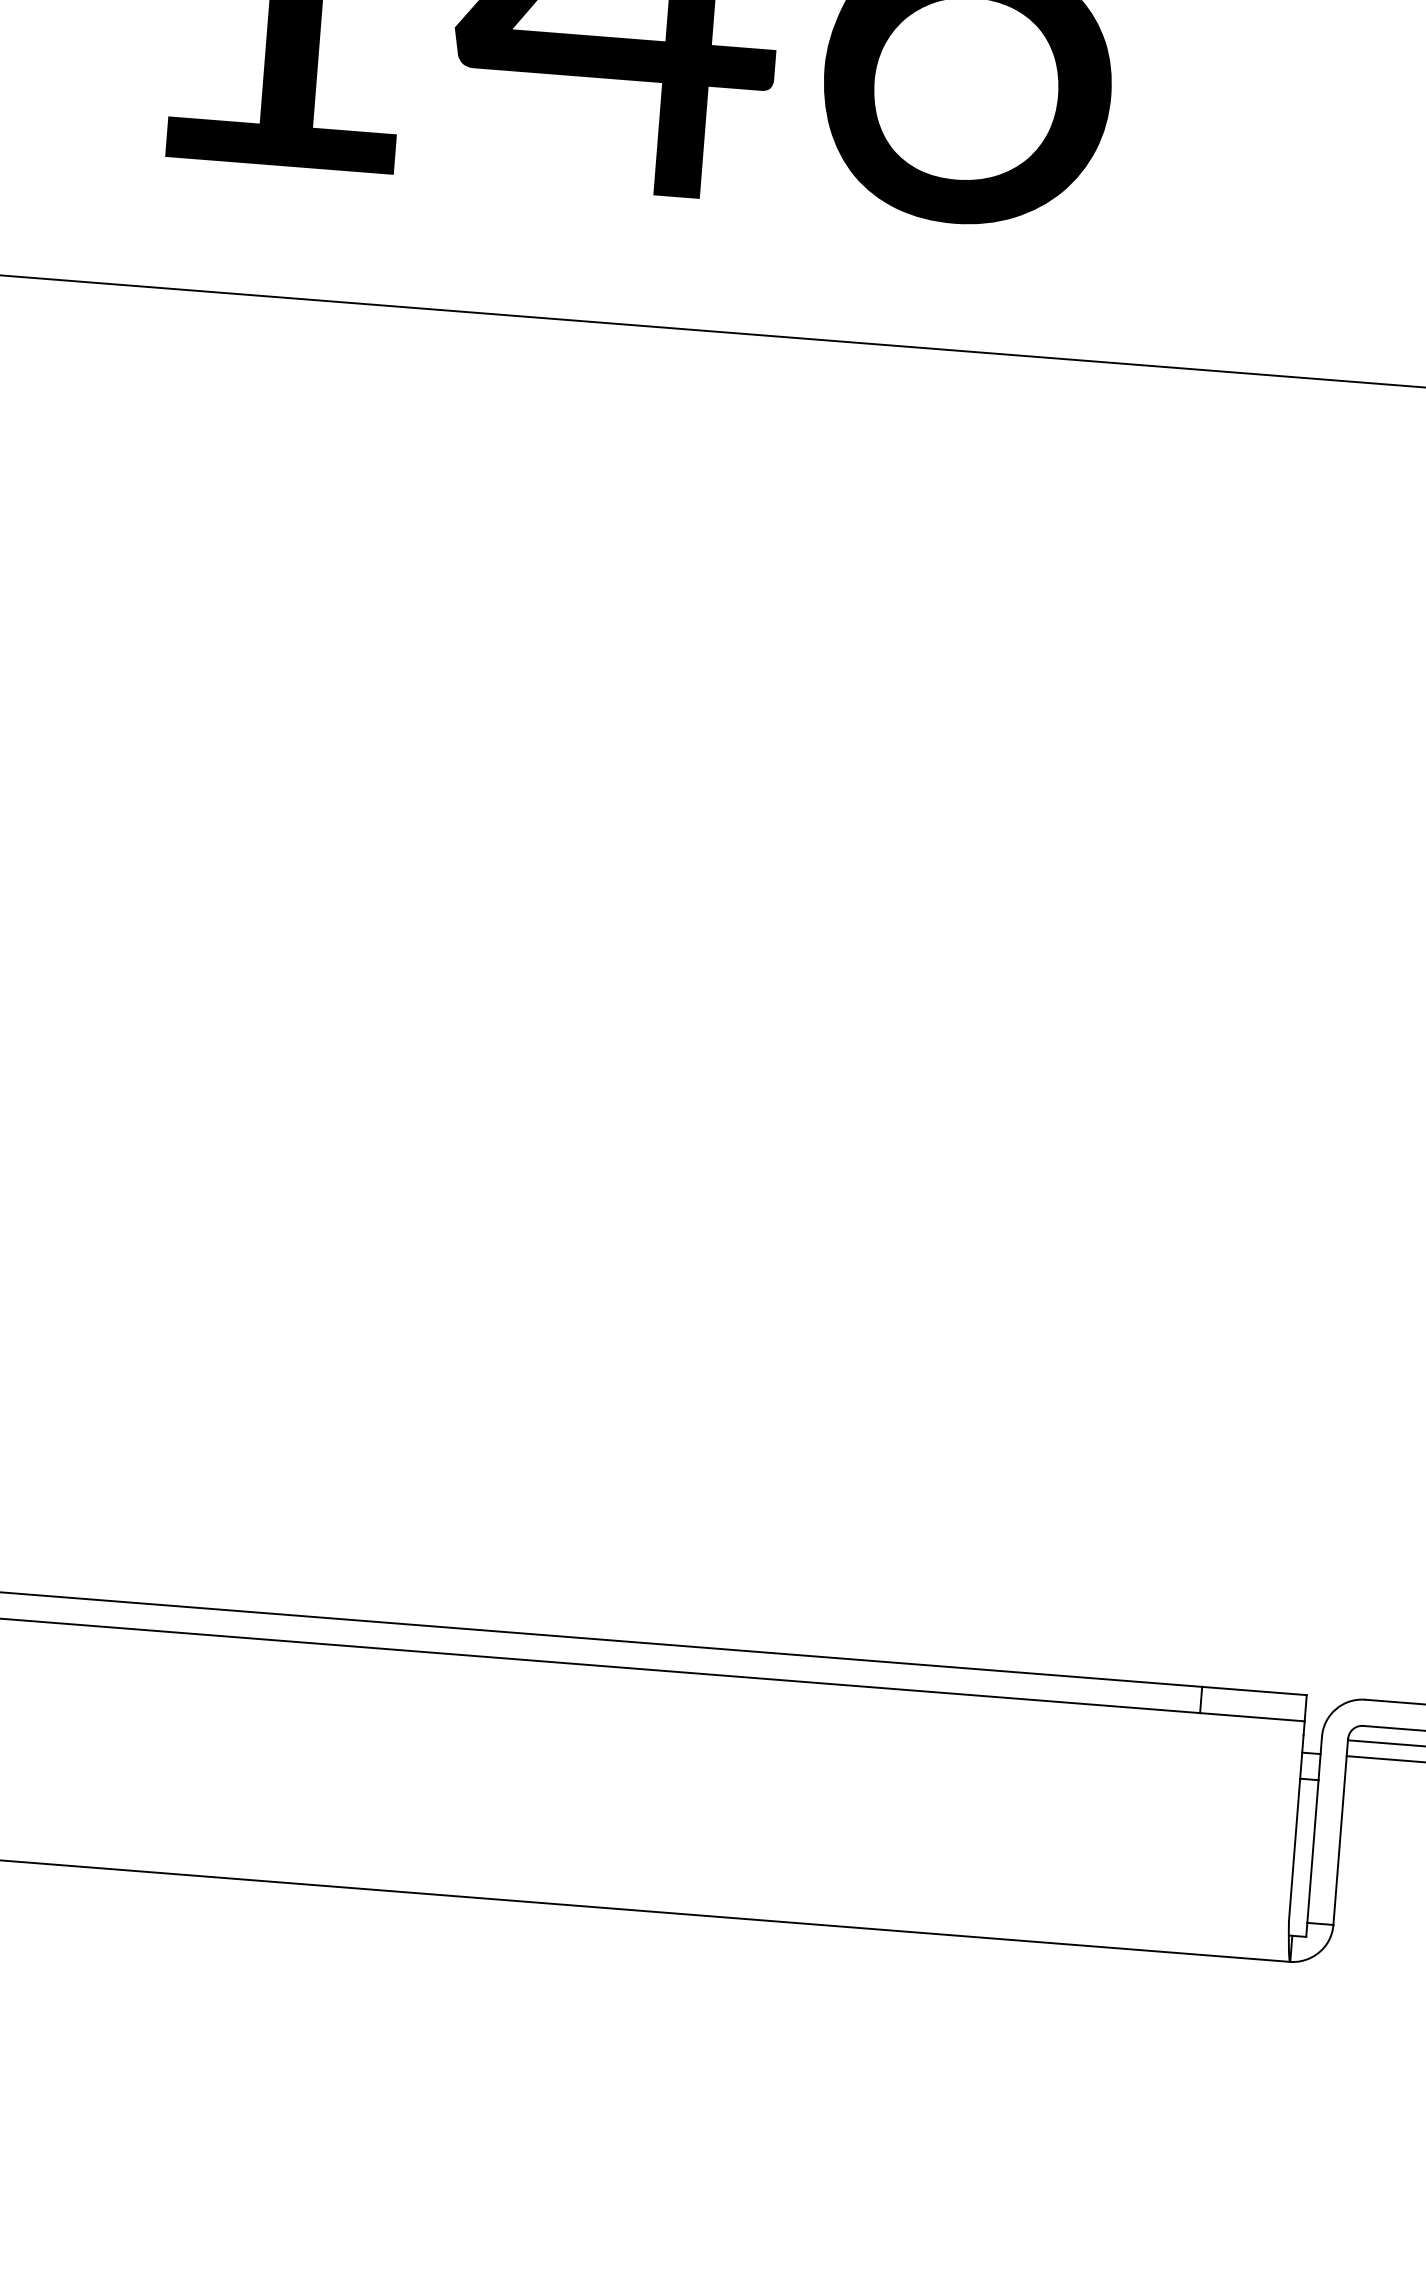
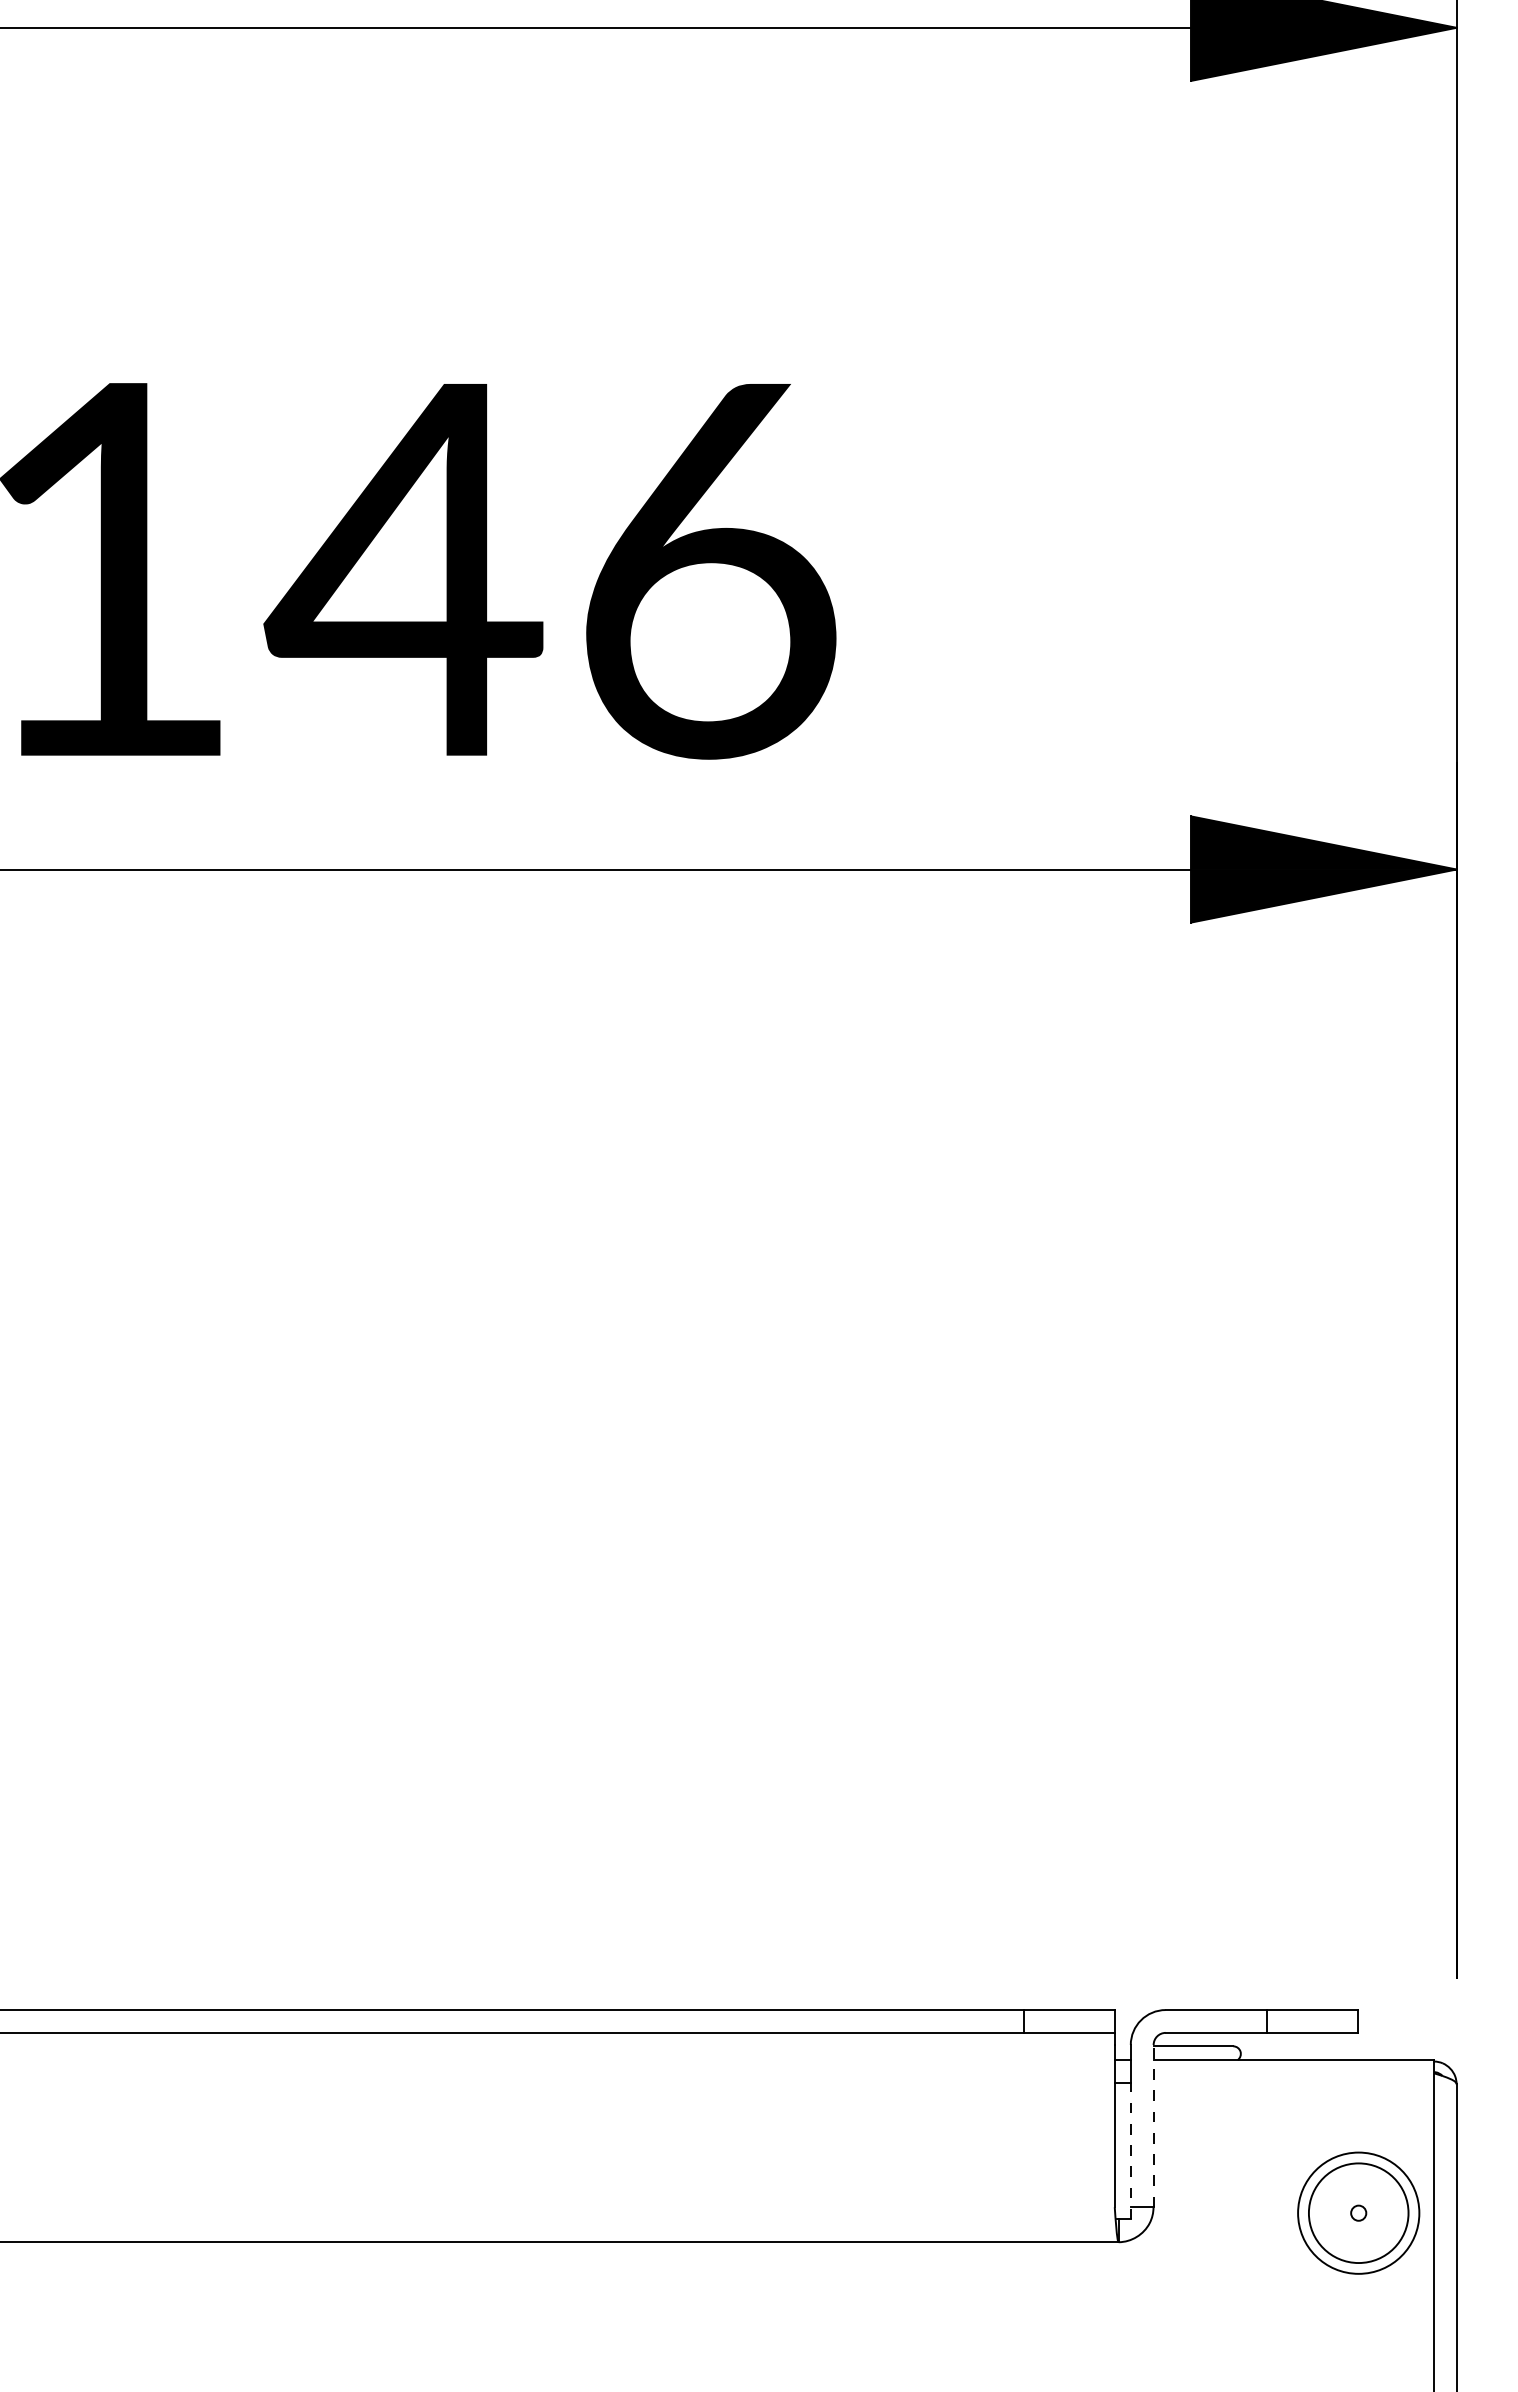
line: (1340, 1831) -> (1153, 2125), solid -> dashed
line: (1312, 1857) -> (1130, 2150), solid -> dashed

